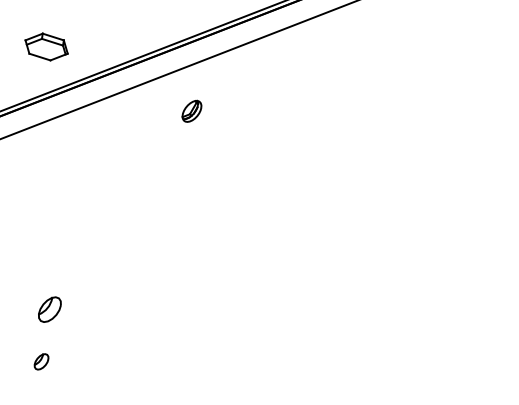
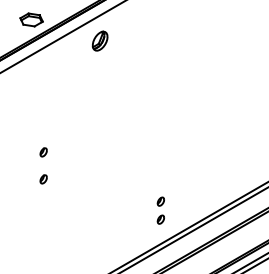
part: (46, 46) -> (31, 19), moved
part: (191, 110) -> (99, 40), size x1.67
part: (49, 309) -> (43, 152), size x0.62

